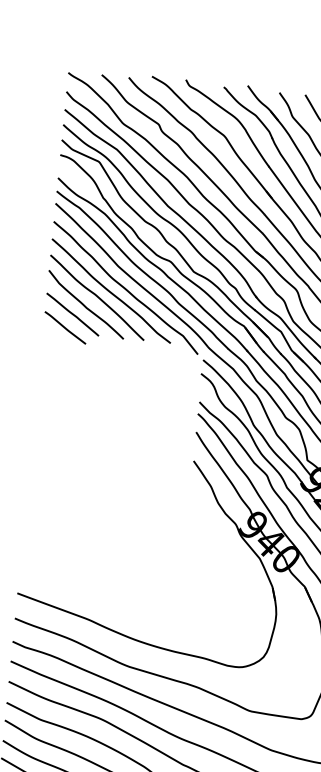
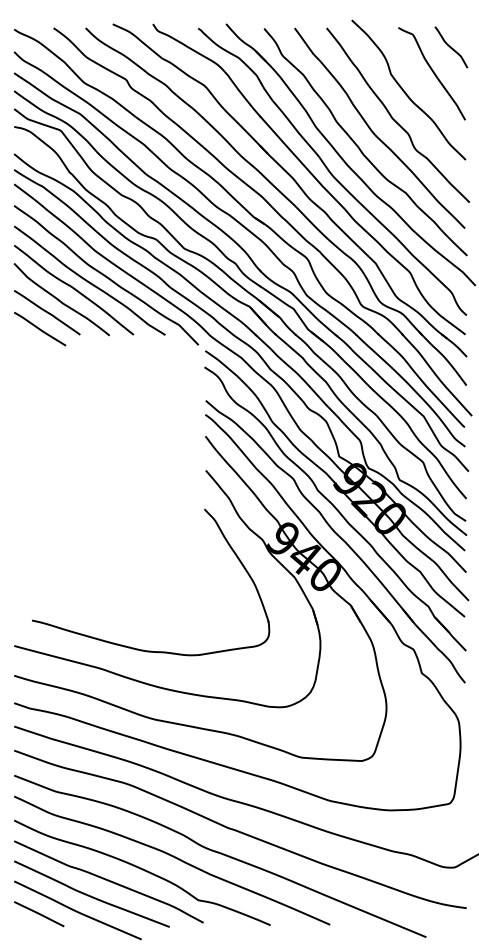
part: (118, 604) -> (134, 647), added

